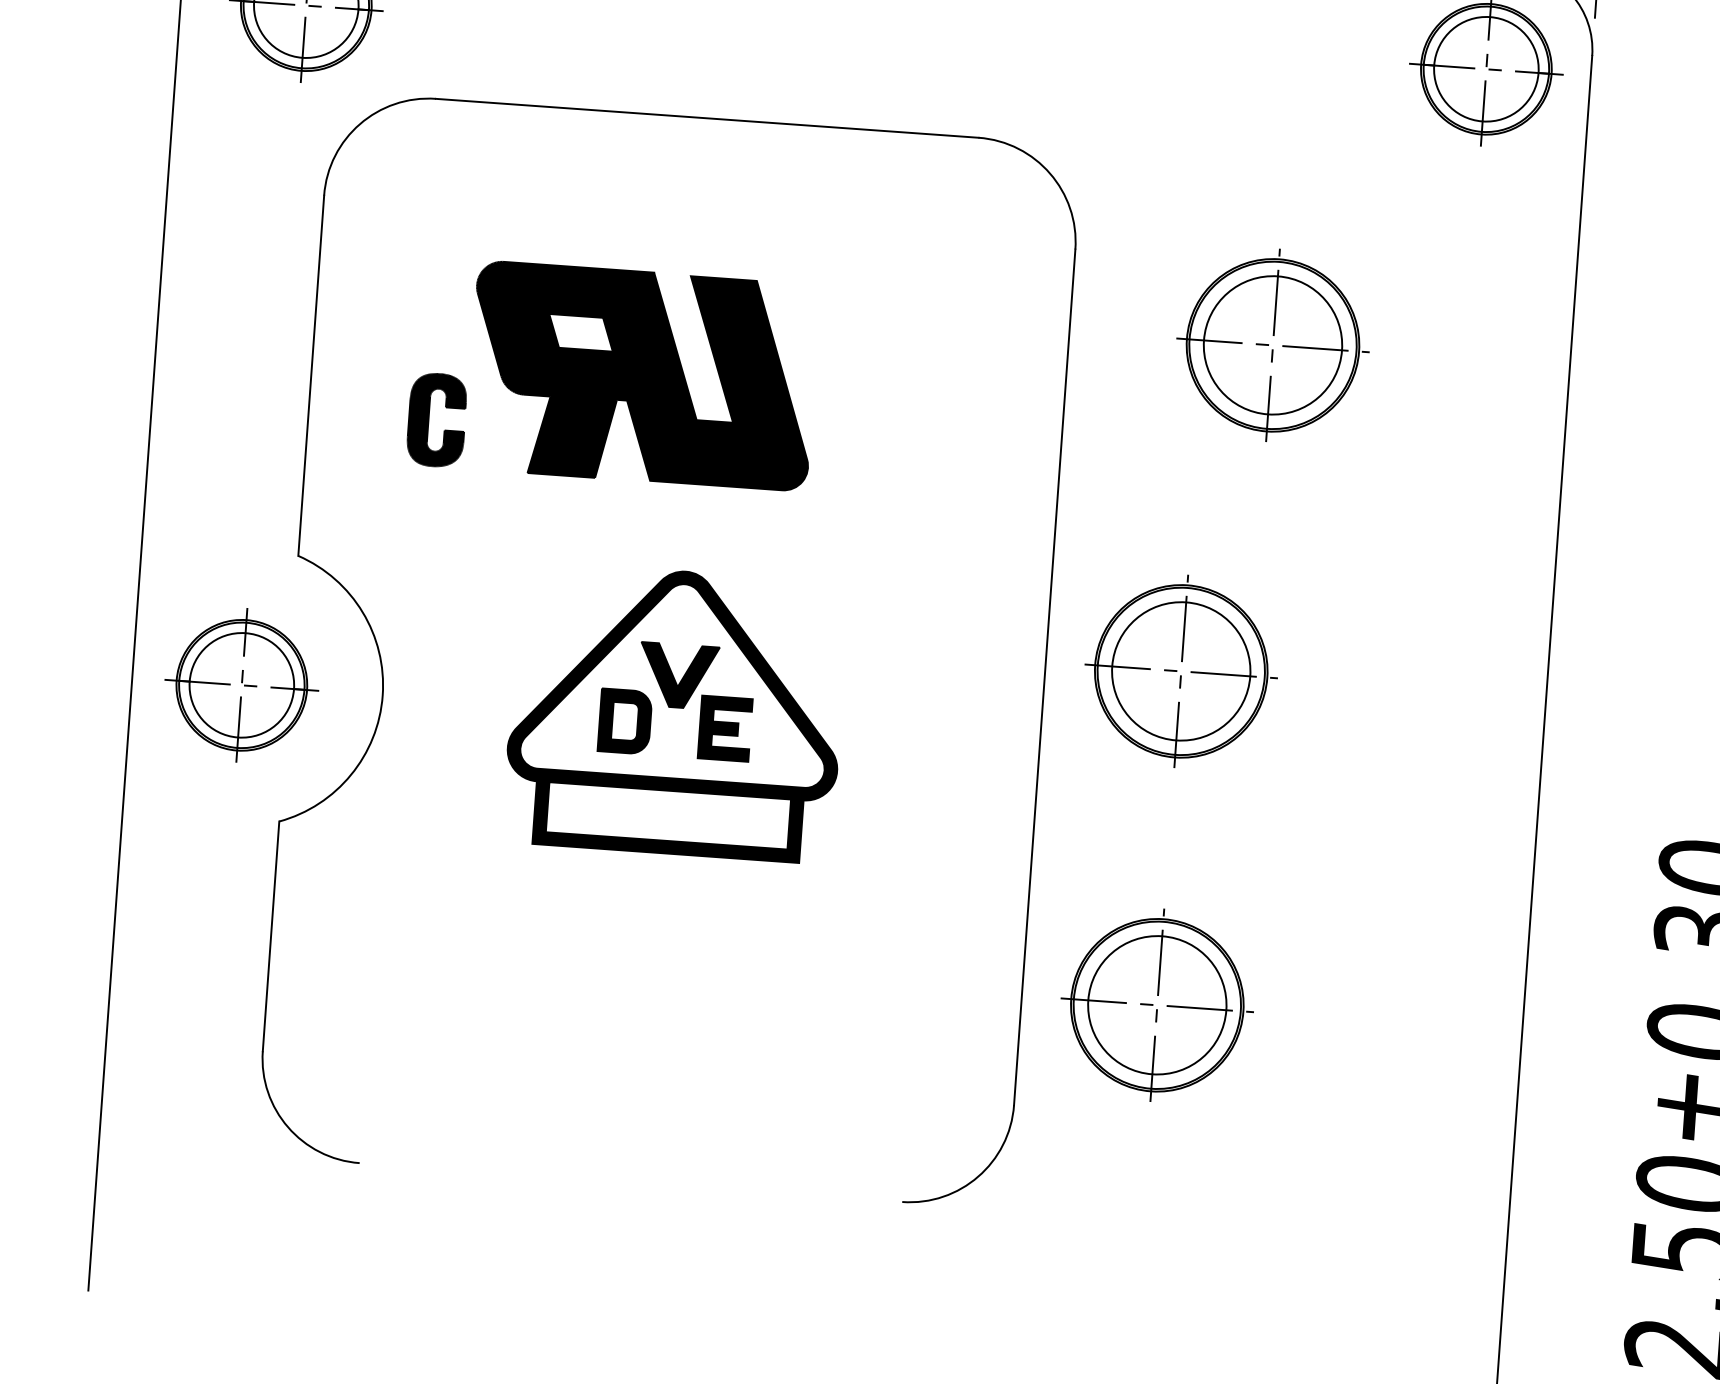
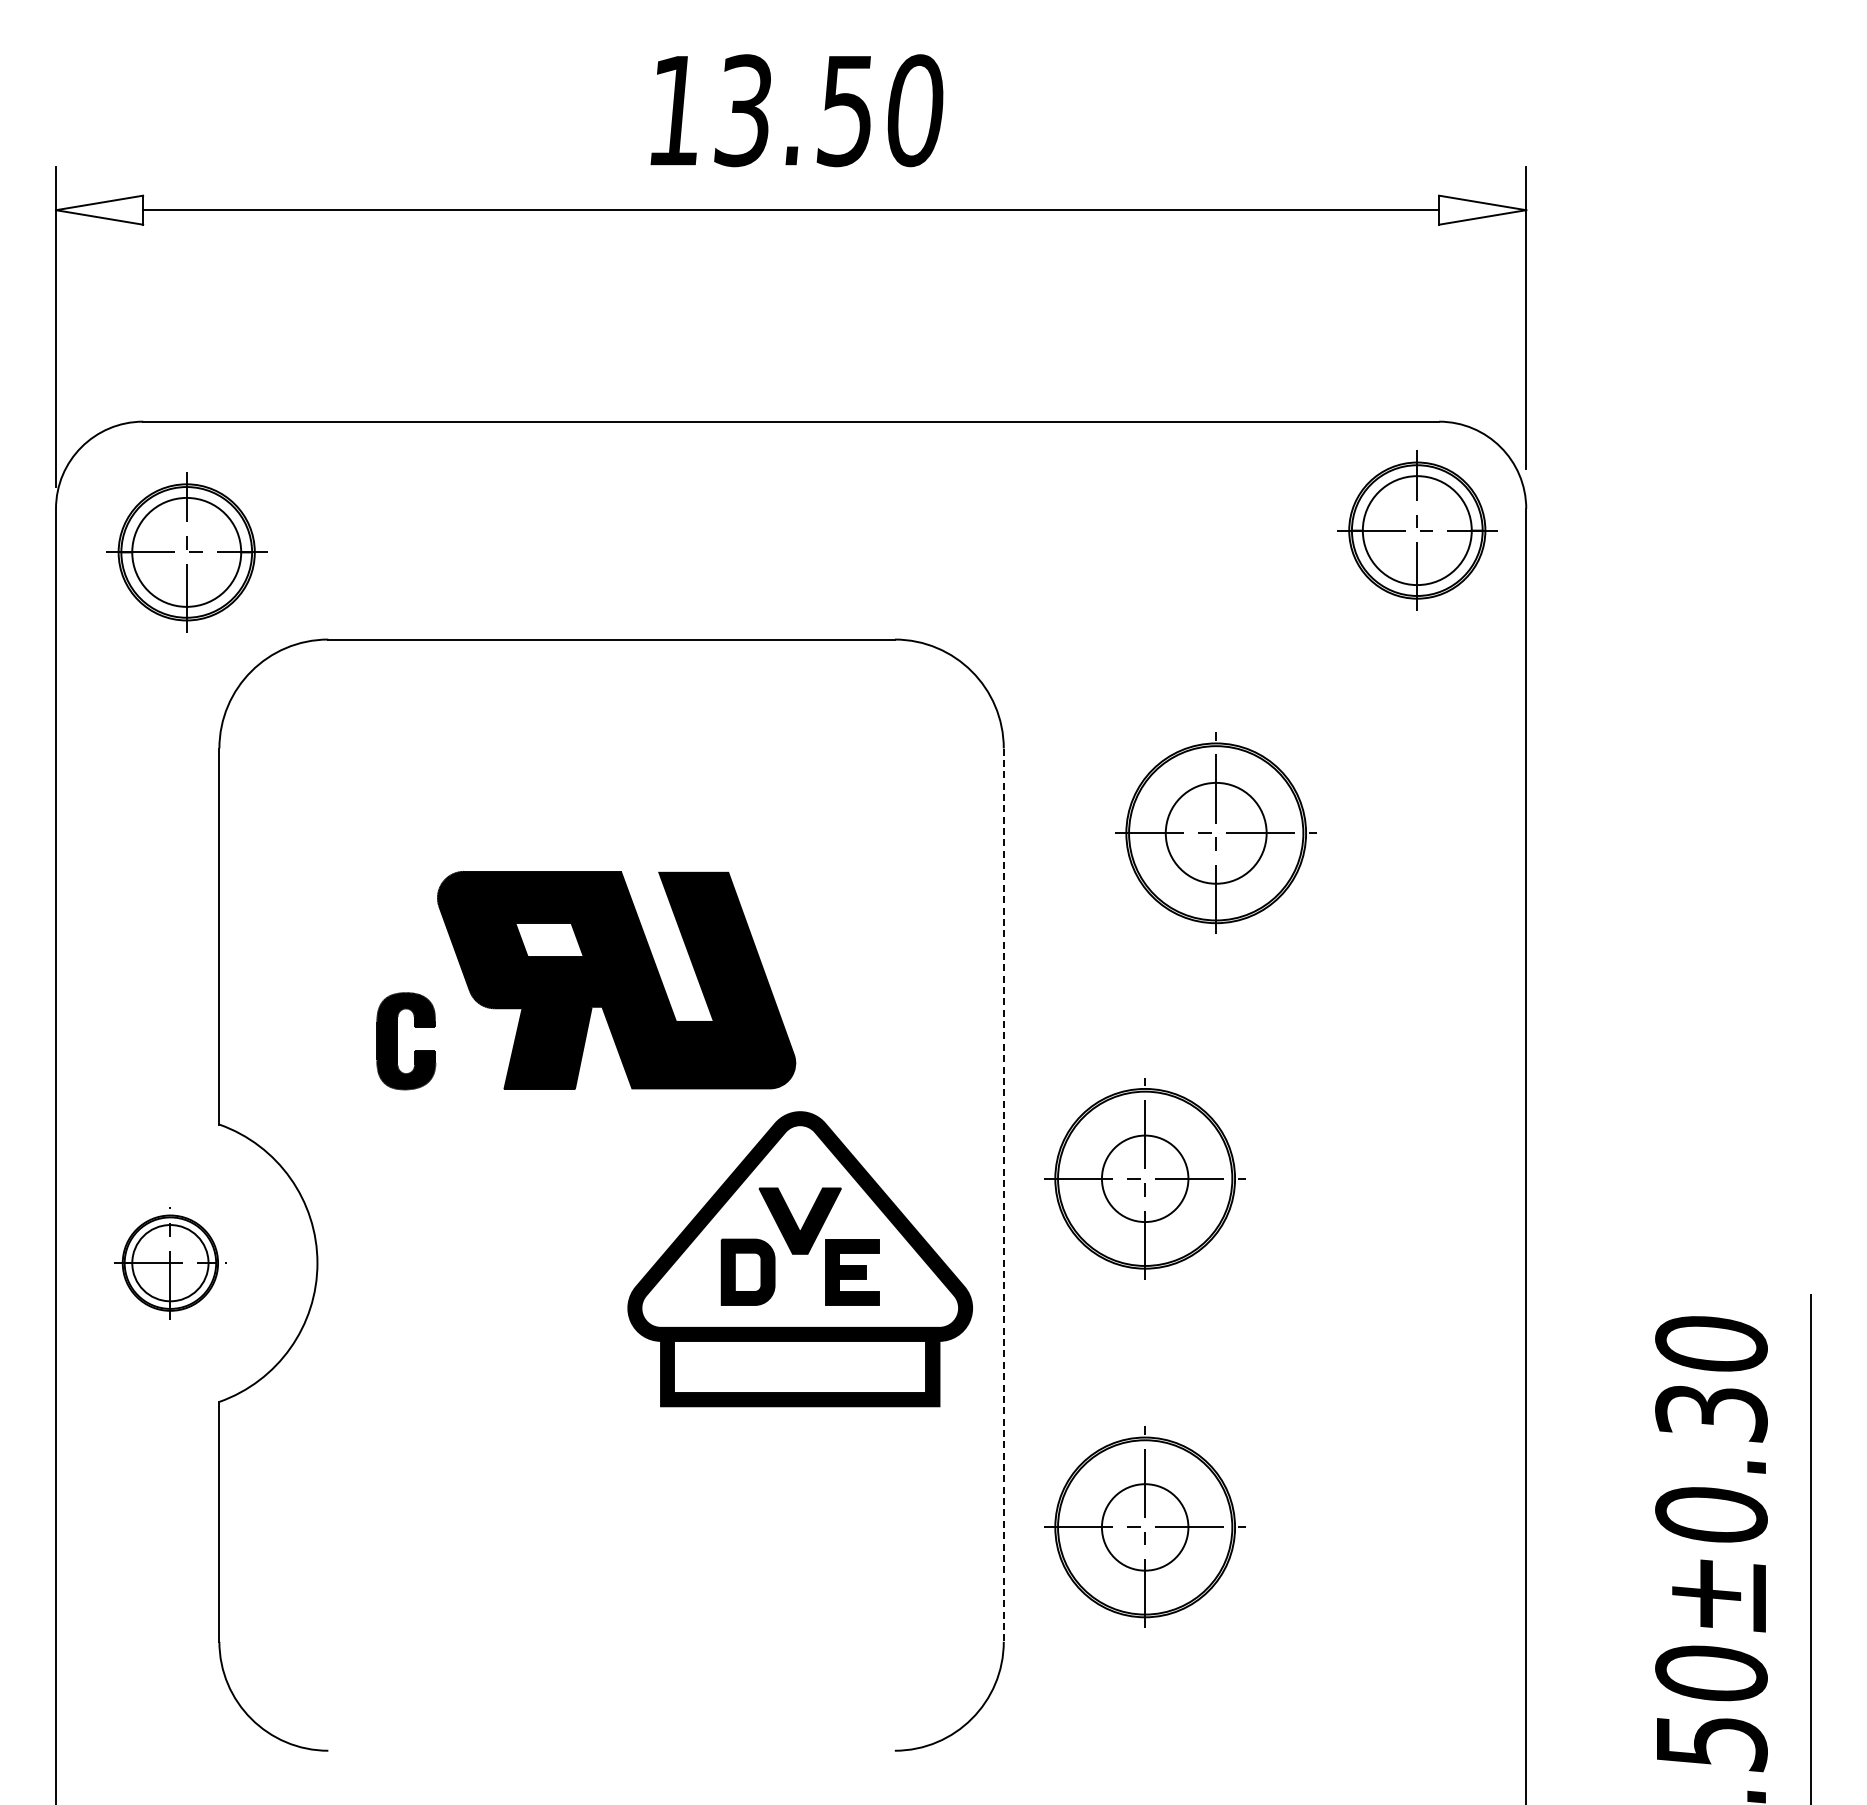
circle: (1273, 345) -> (1216, 833), size x0.7
part: (613, 374) -> (586, 980), moved
circle: (1181, 671) -> (1145, 1178), size x0.6
line: (1044, 677) -> (1003, 1195), solid -> dashed
part: (242, 684) -> (170, 1262), size x0.7
part: (675, 712) -> (799, 1259), moved
circle: (1157, 1005) -> (1145, 1527), size x0.6

